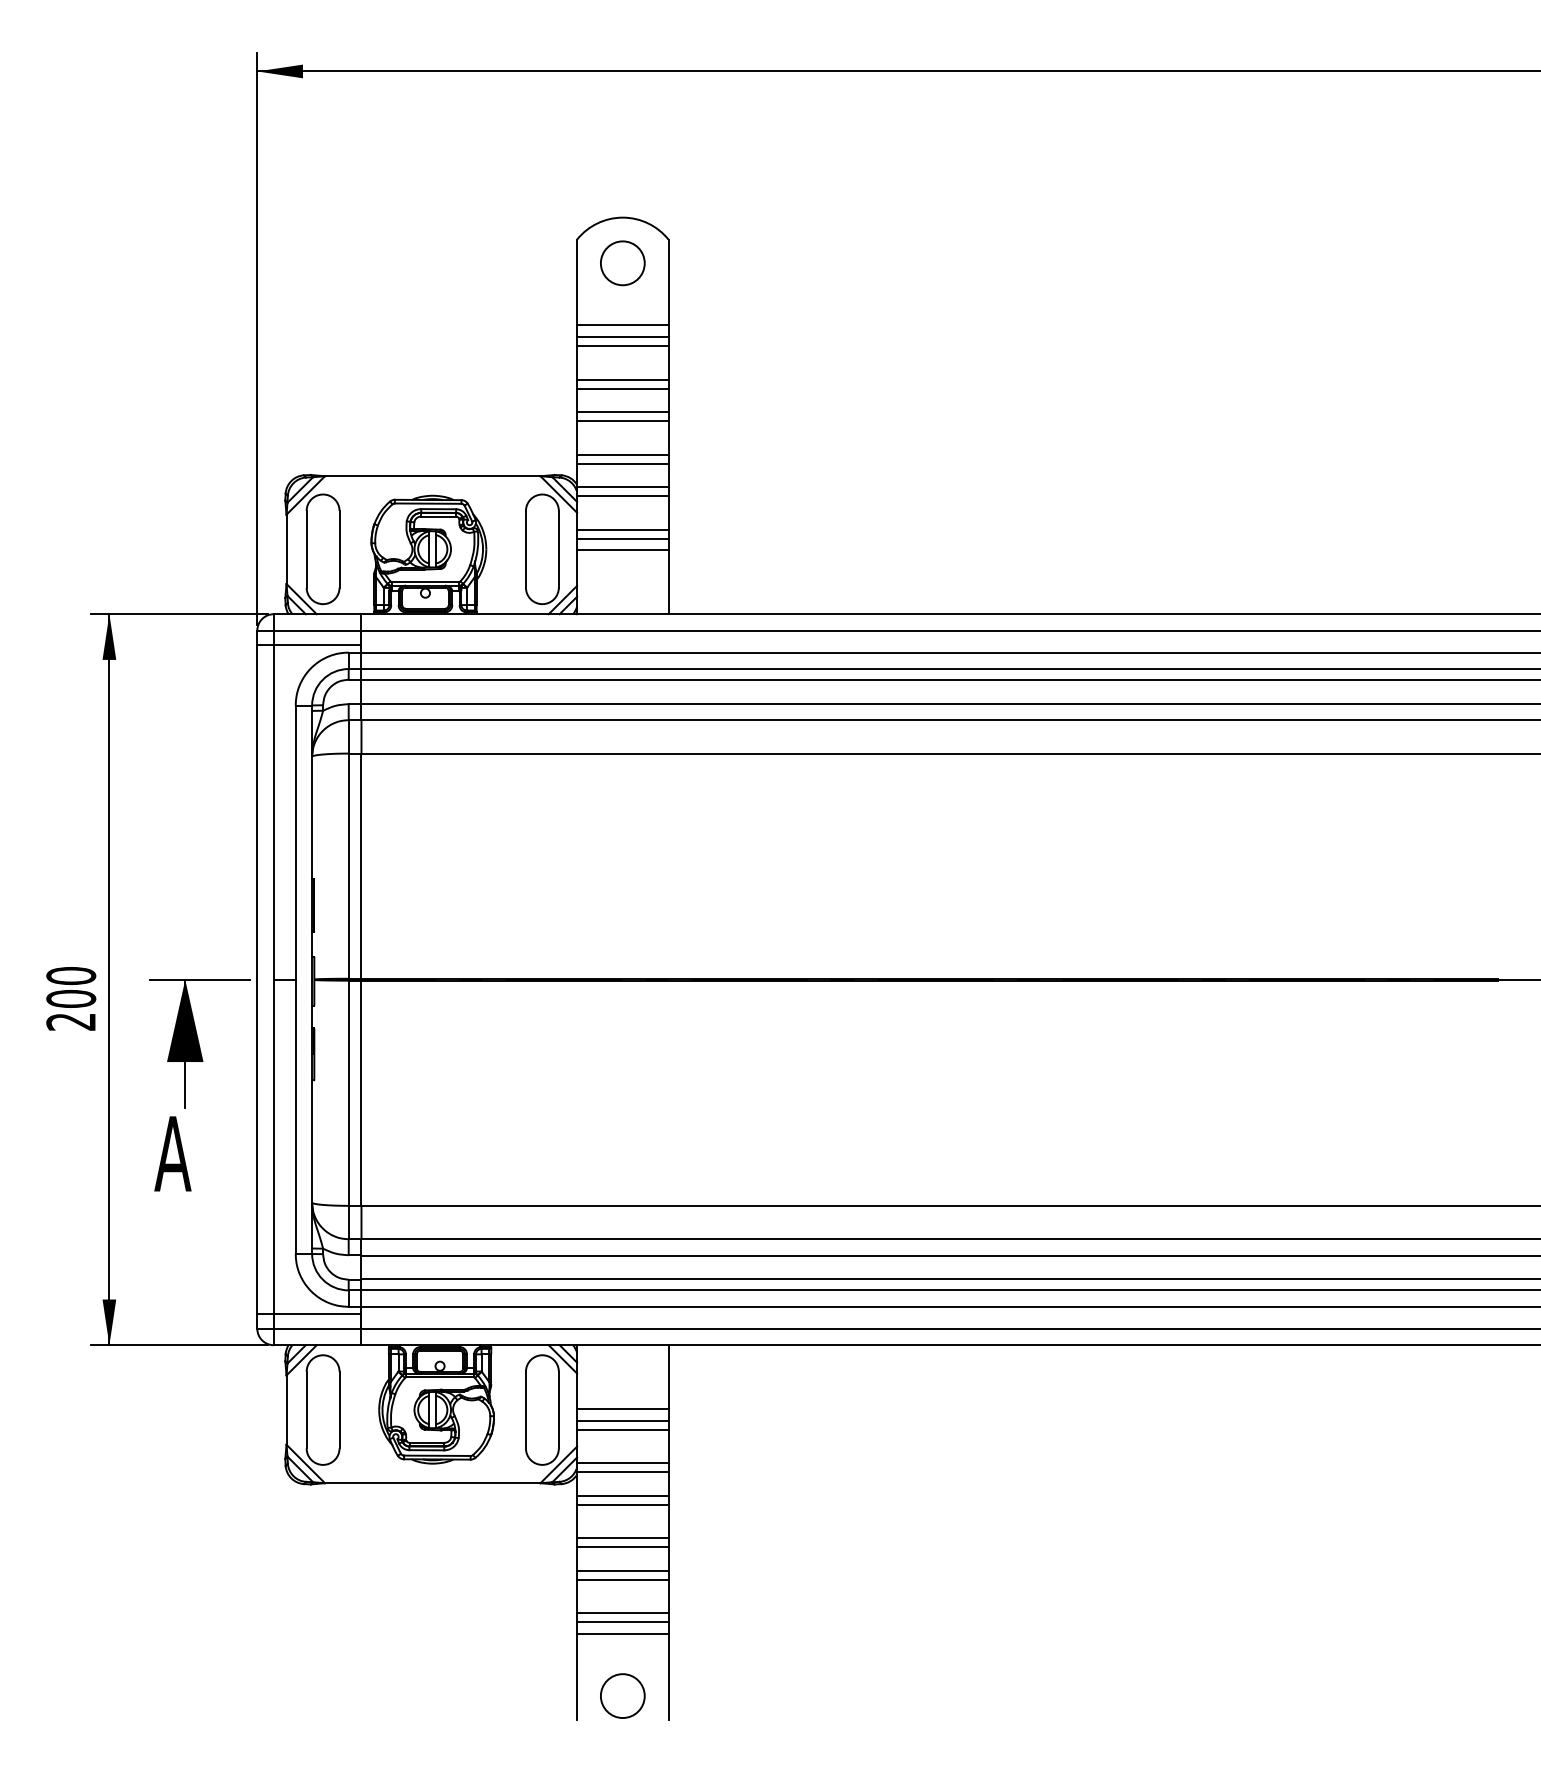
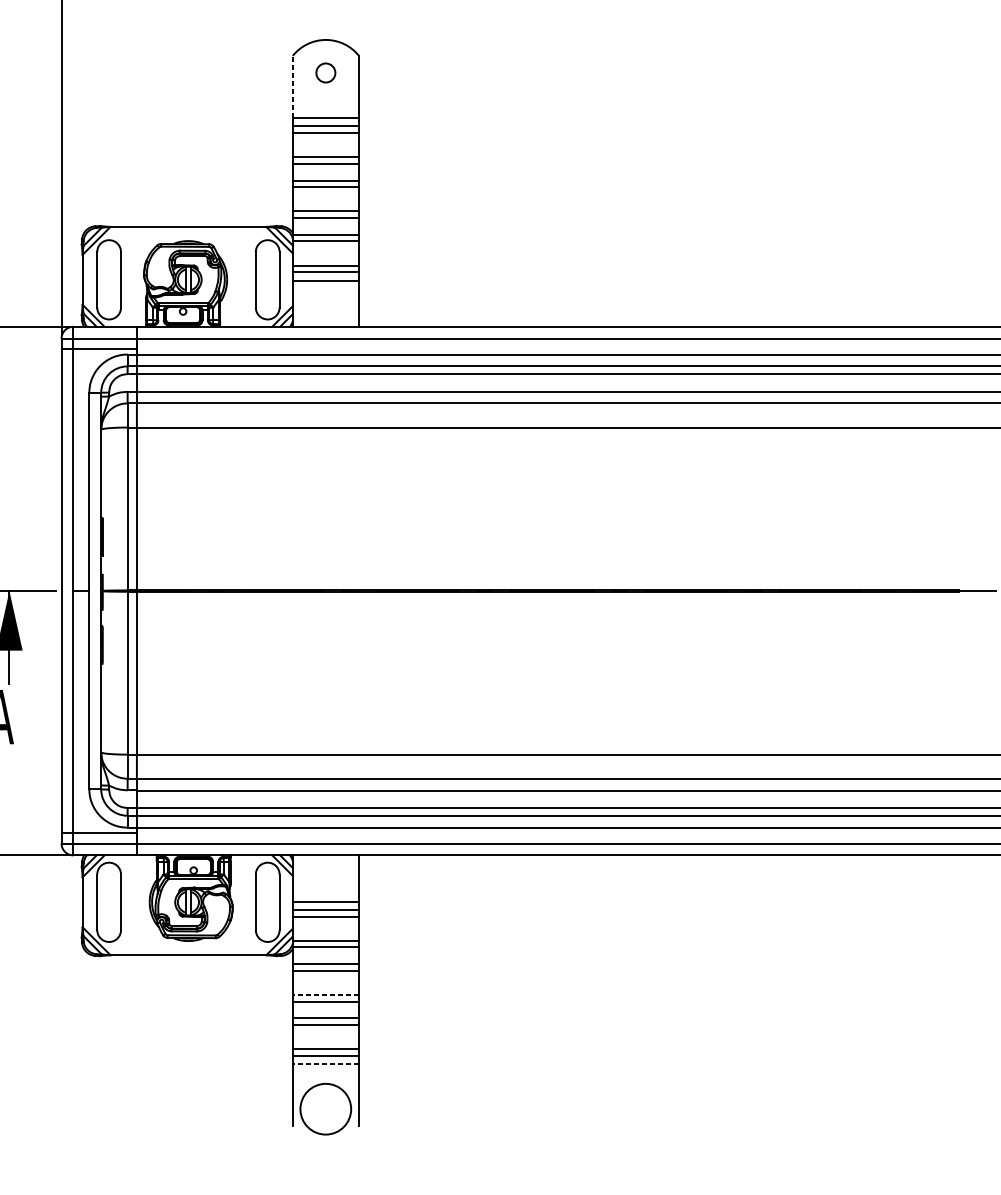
circle: (622, 263) -> (325, 73), size x0.6
line: (577, 282) -> (293, 86), solid -> dashed
line: (622, 1538) -> (325, 995), solid -> dashed
line: (622, 1633) -> (325, 1063), solid -> dashed
circle: (622, 1695) -> (325, 1108), size x1.6

